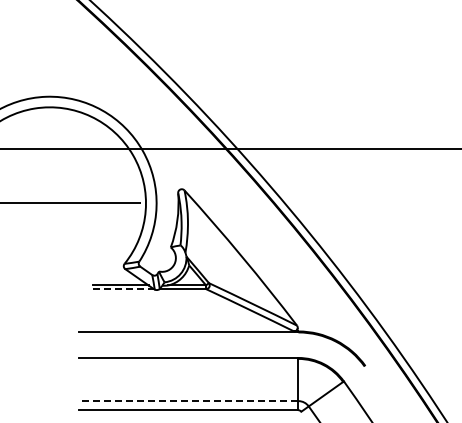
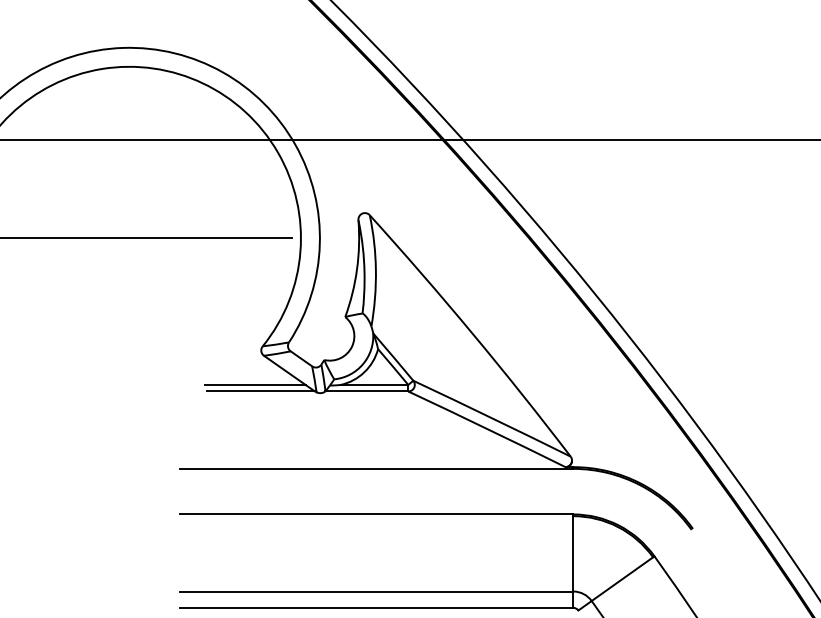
line: (124, 289) -> (262, 392), dashed -> solid
line: (188, 401) -> (376, 592), dashed -> solid

